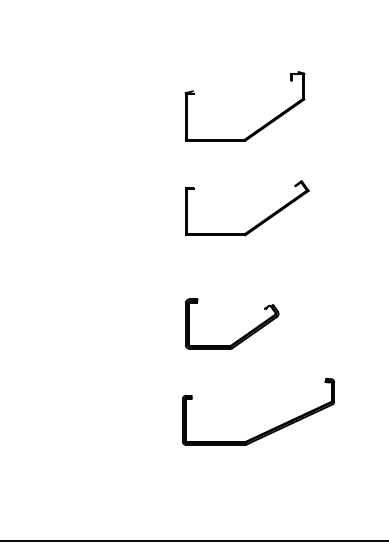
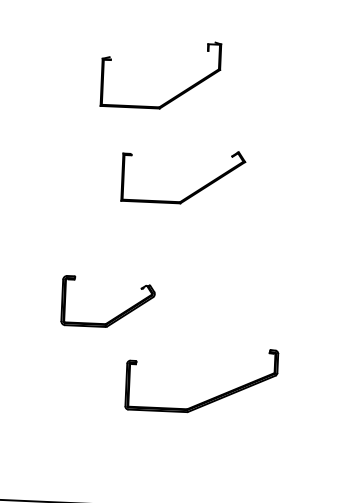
part: (258, 128) -> (173, 96), moved
part: (240, 337) -> (116, 316), moved
part: (267, 430) -> (209, 398), moved

